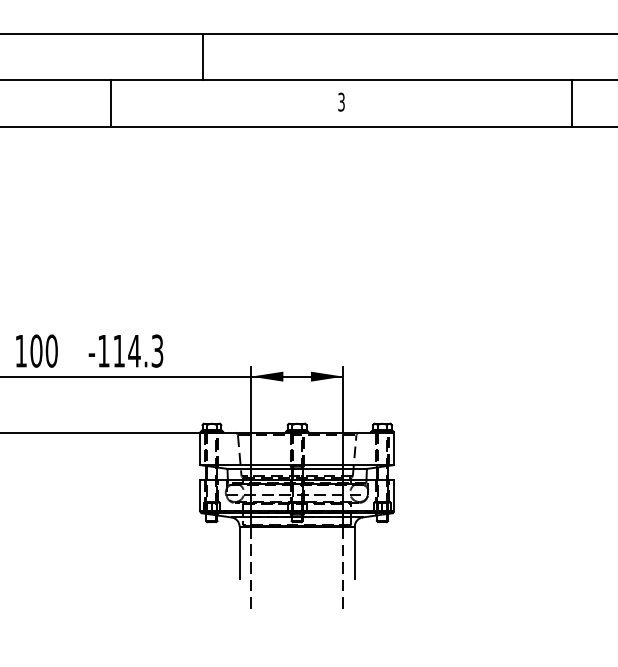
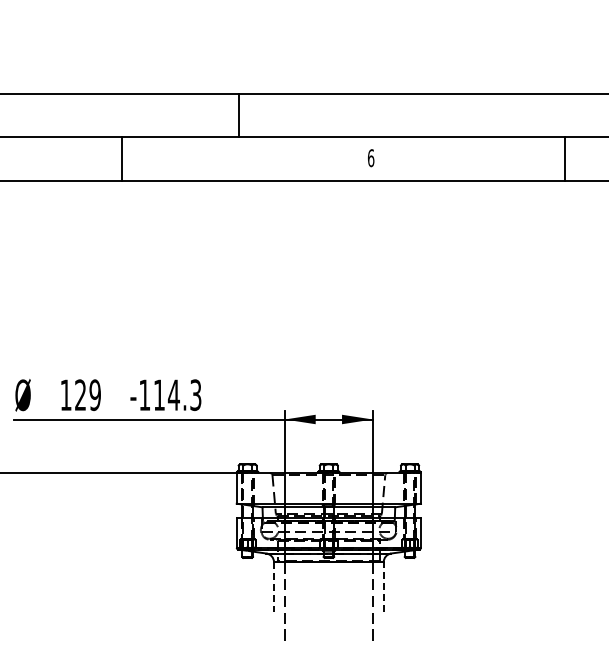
text: (340, 102) -> (370, 158), 3 -> 6
line: (110, 103) -> (121, 159), moved
line: (572, 103) -> (565, 159), moved
text: (43, 351) -> (87, 395), 100 -> 129
line: (240, 553) -> (274, 587), solid -> dashed
line: (354, 553) -> (383, 587), solid -> dashed

